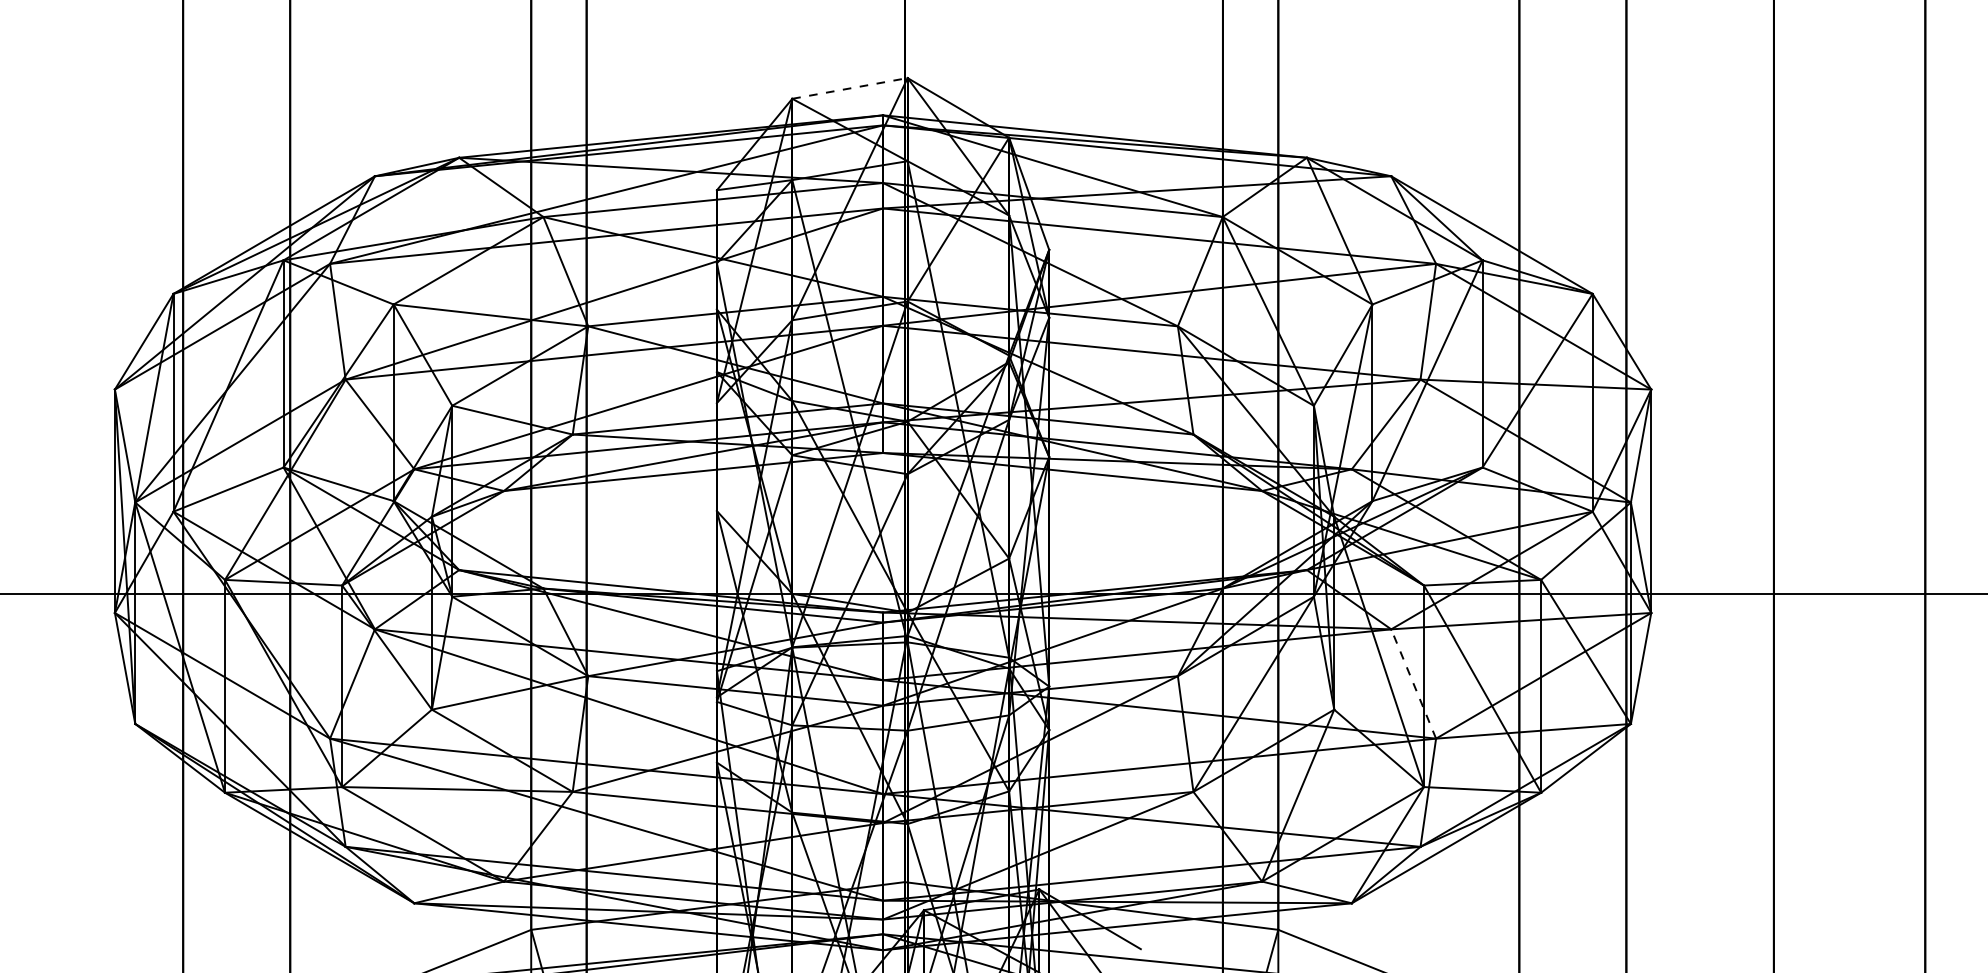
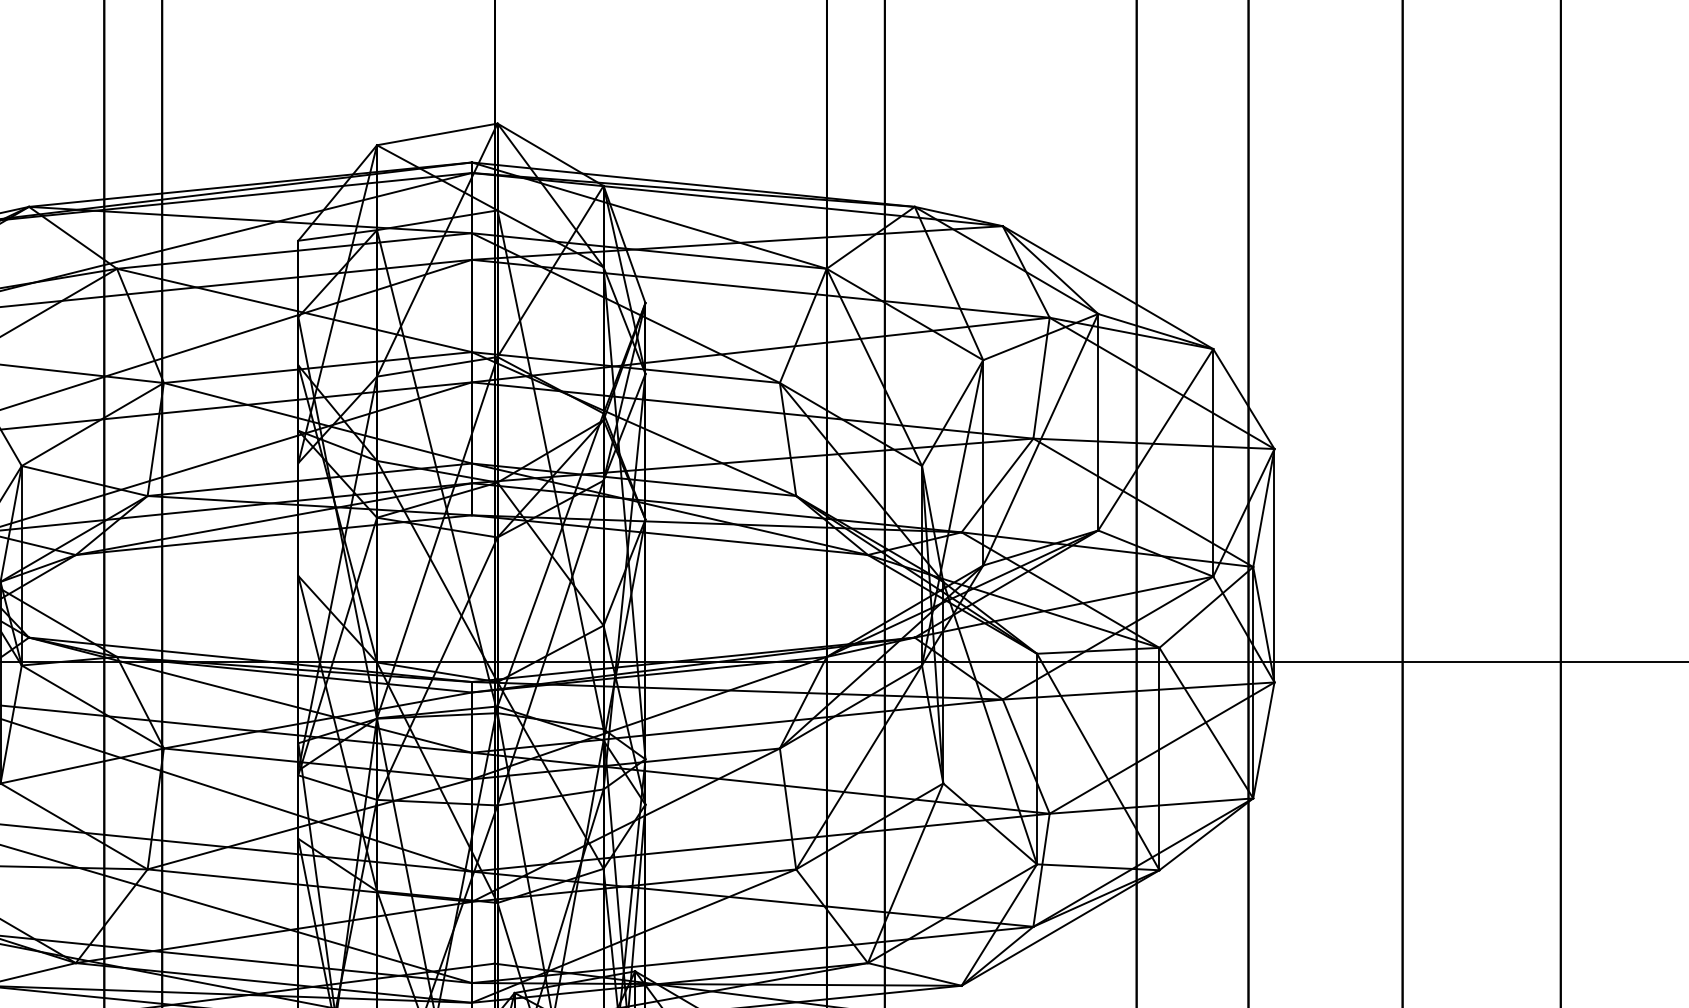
line: (849, 88) -> (436, 134), dashed -> solid
line: (1413, 683) -> (1026, 756), dashed -> solid

